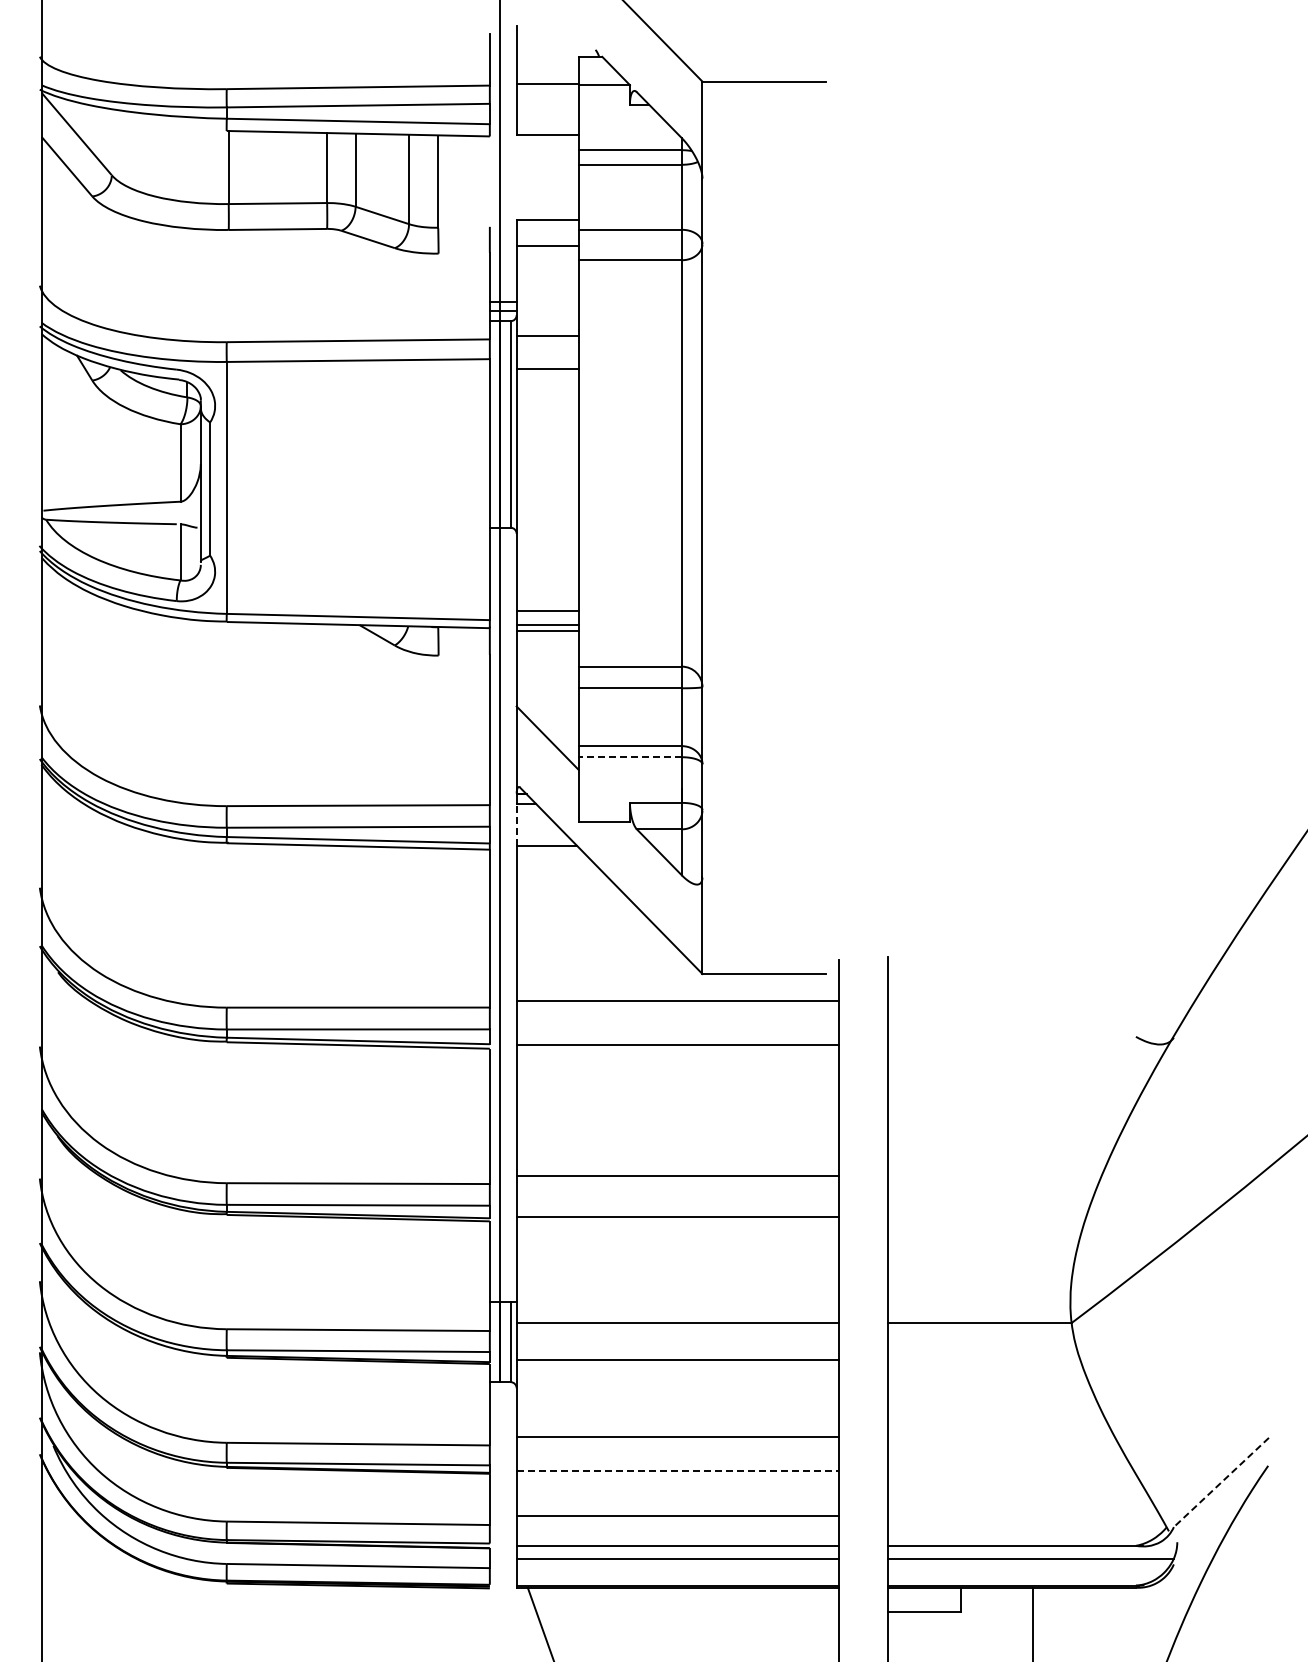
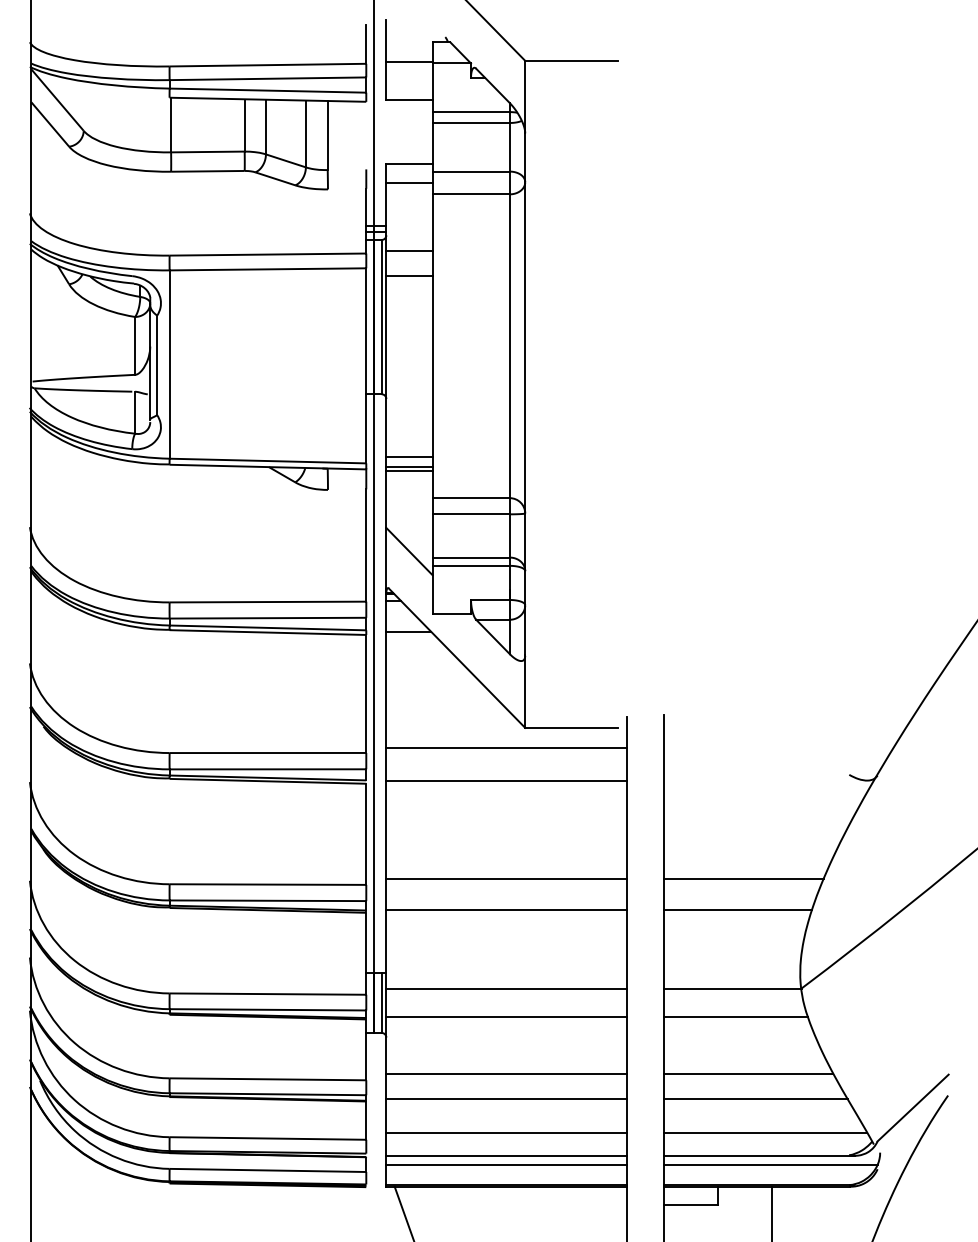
line: (630, 757) -> (471, 566), dashed -> solid
line: (516, 824) -> (386, 616), dashed -> solid
line: (994, 1176) -> (743, 879), added
line: (987, 1217) -> (738, 909), added
line: (984, 1360) -> (736, 1016), added
line: (1001, 1436) -> (748, 1073), added
line: (678, 1470) -> (507, 1099), dashed -> solid
line: (1010, 1470) -> (755, 1099), added
line: (1221, 1482) -> (913, 1107), dashed -> solid
line: (1024, 1515) -> (765, 1132), added

